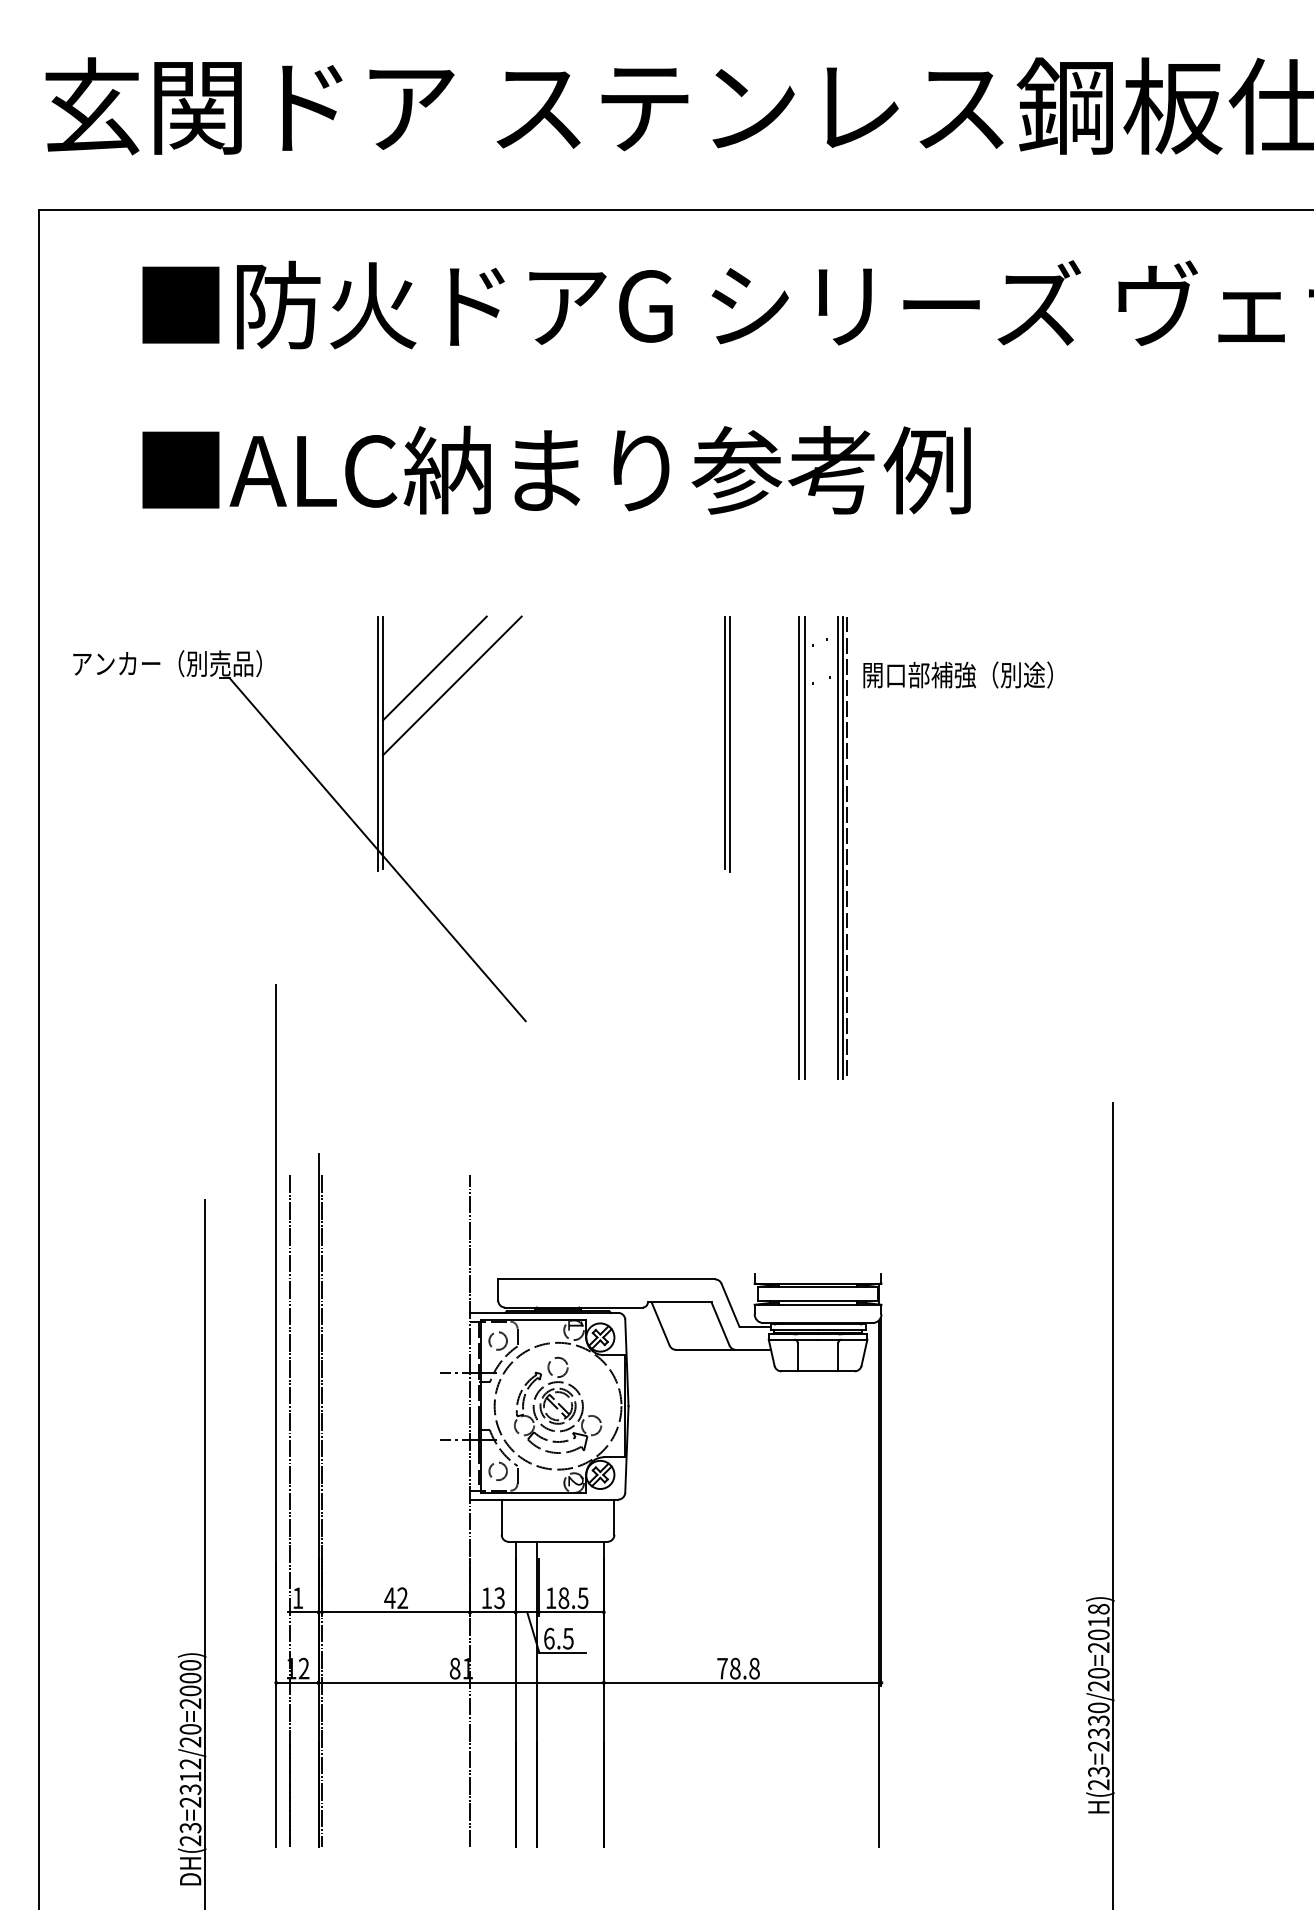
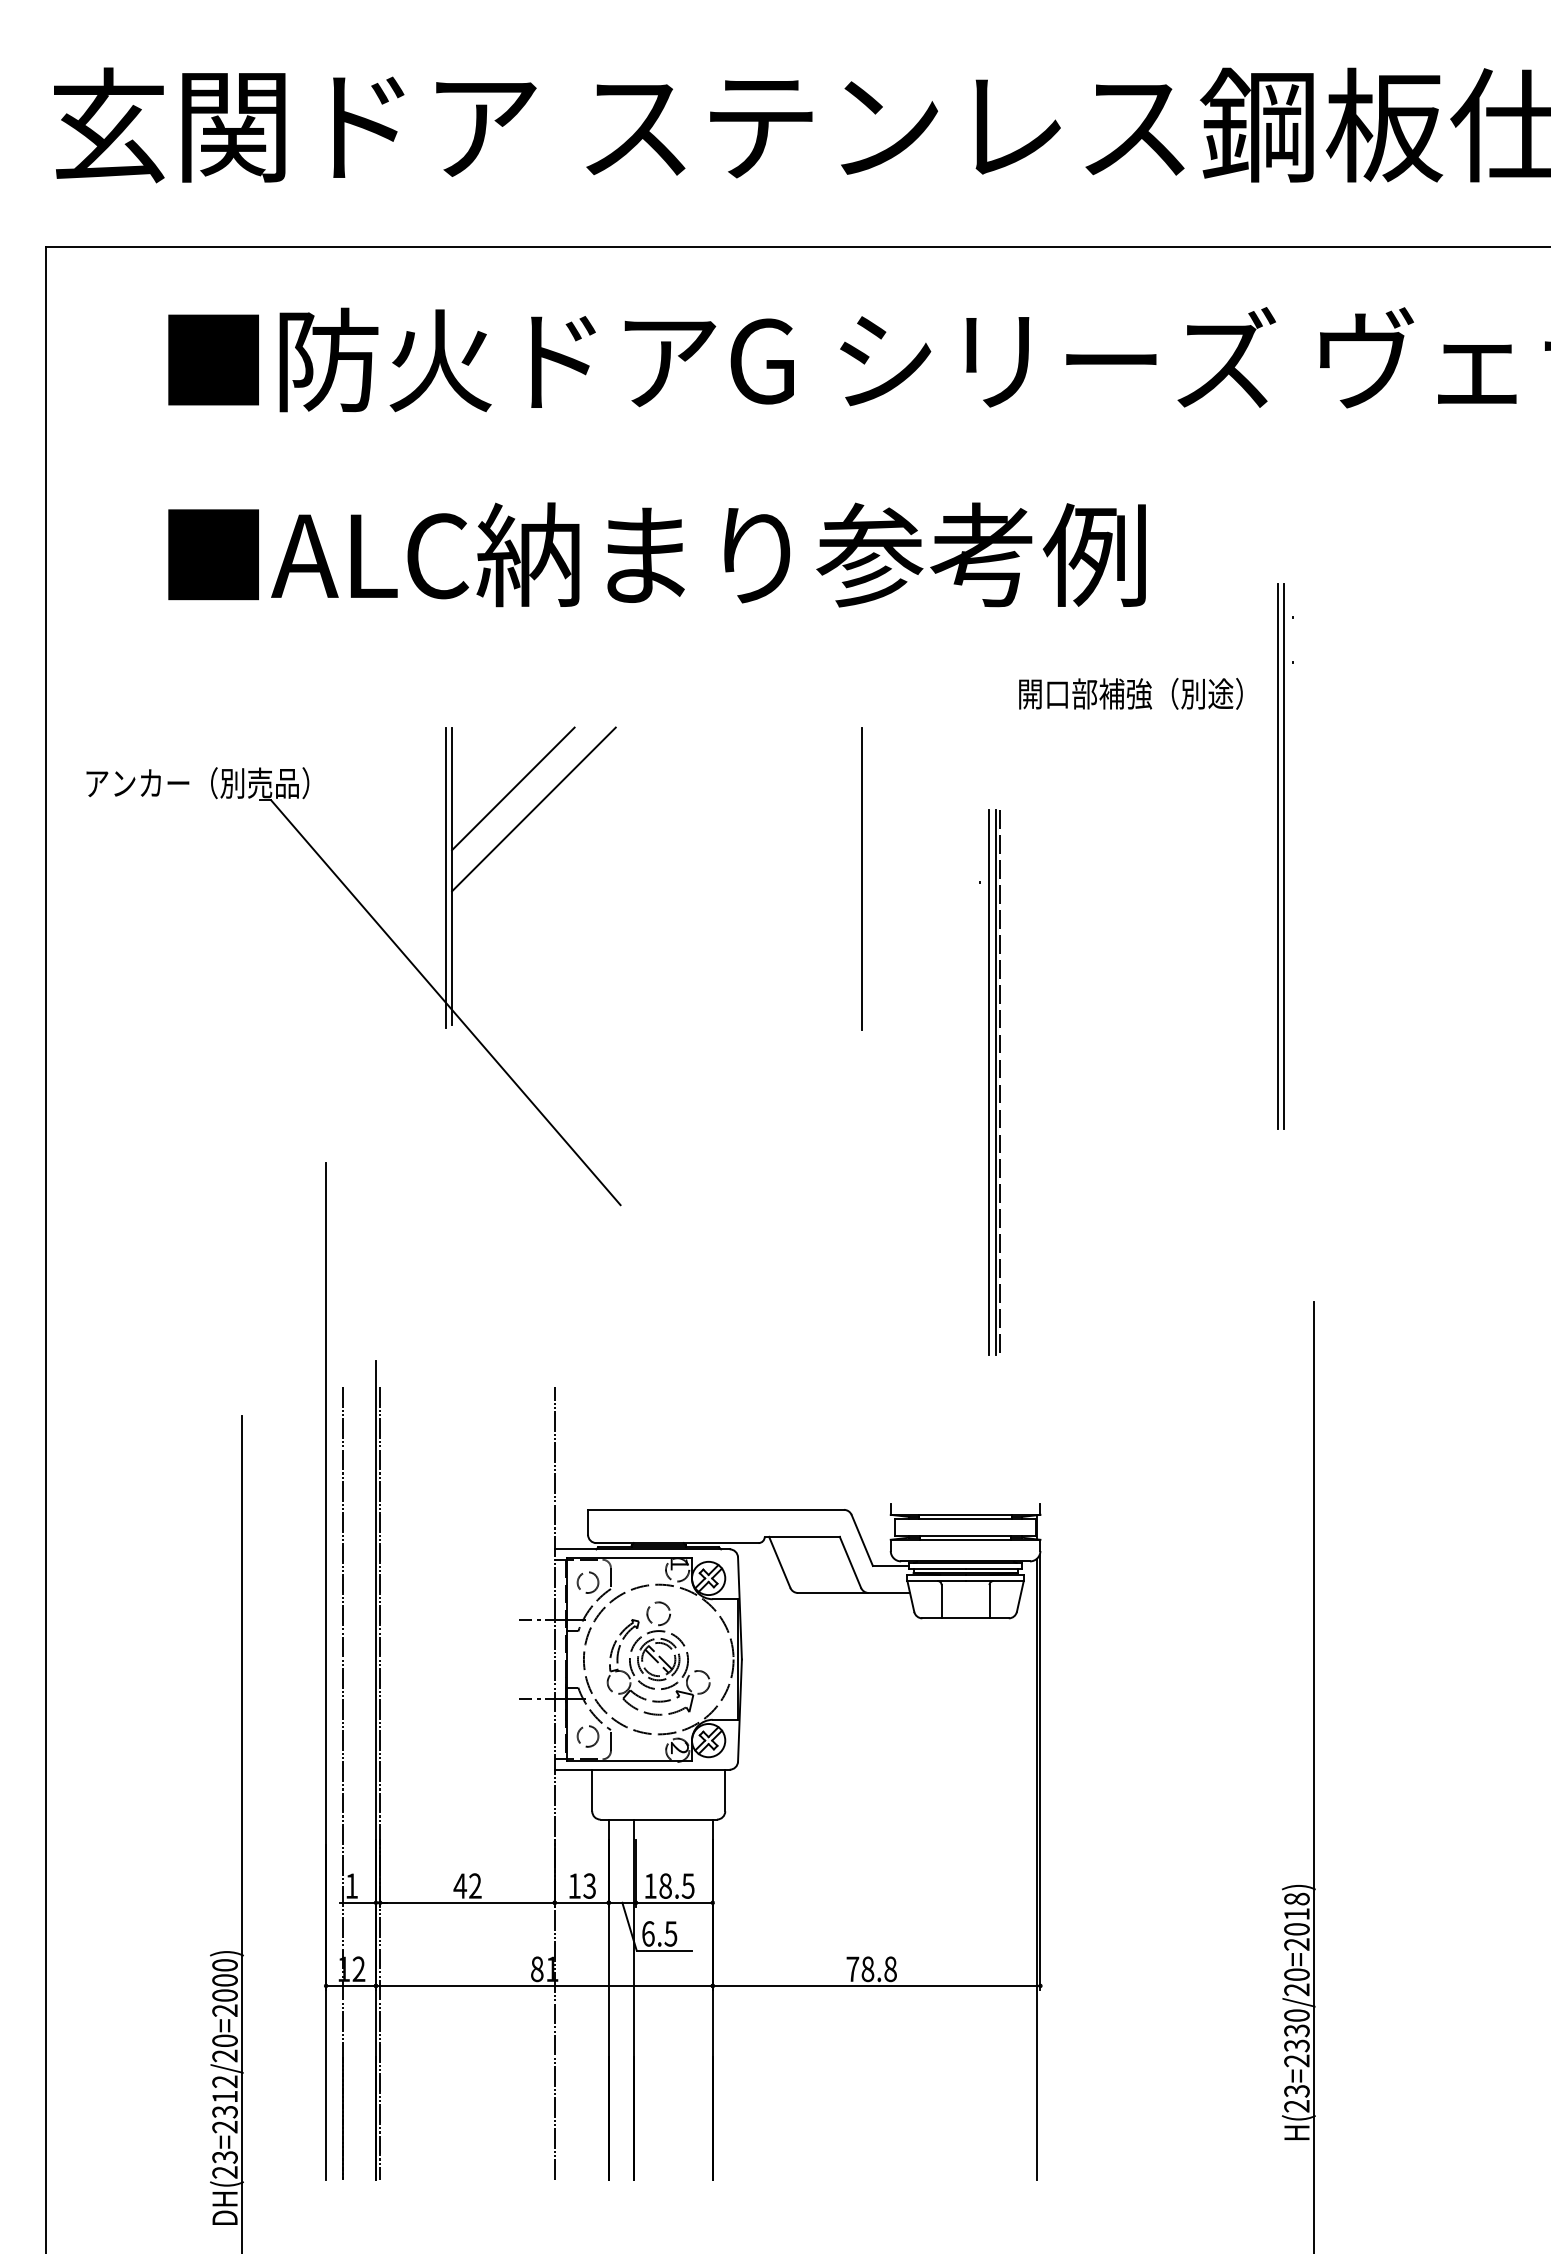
text: (957, 674) -> (1130, 693), moved
line: (724, 742) -> (855, 876), removed
part: (805, 847) -> (1284, 856), moved
part: (838, 847) -> (989, 1082), moved

